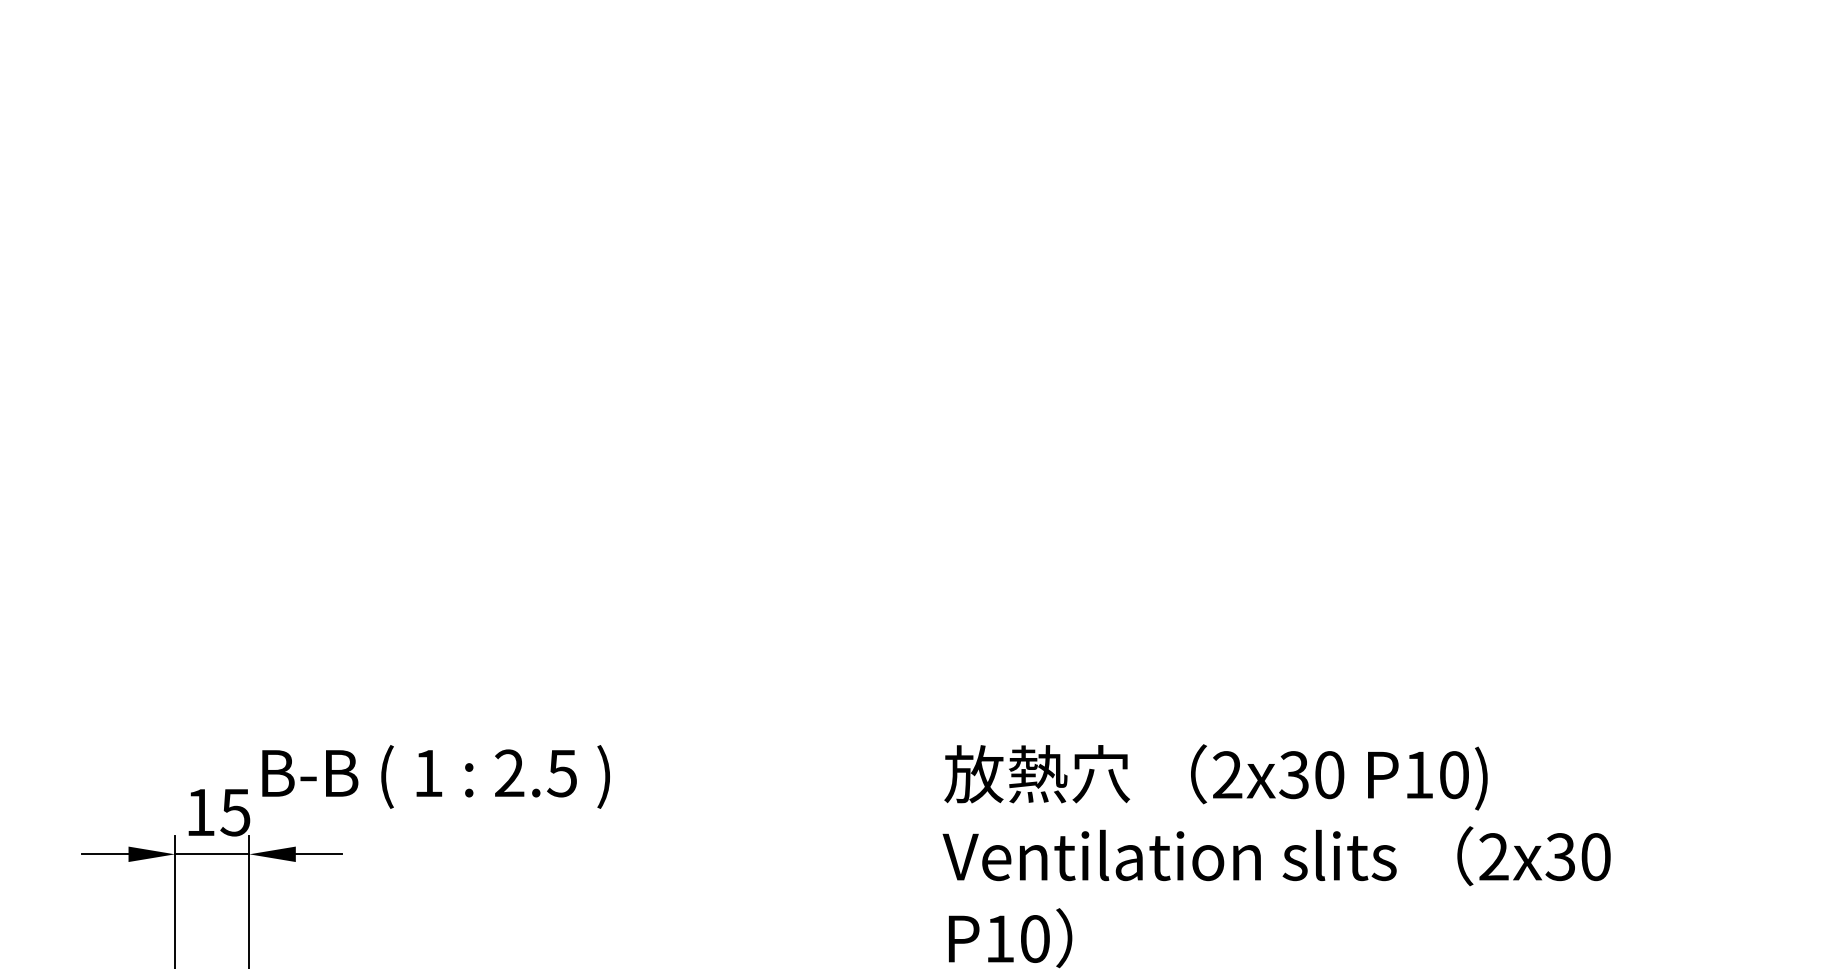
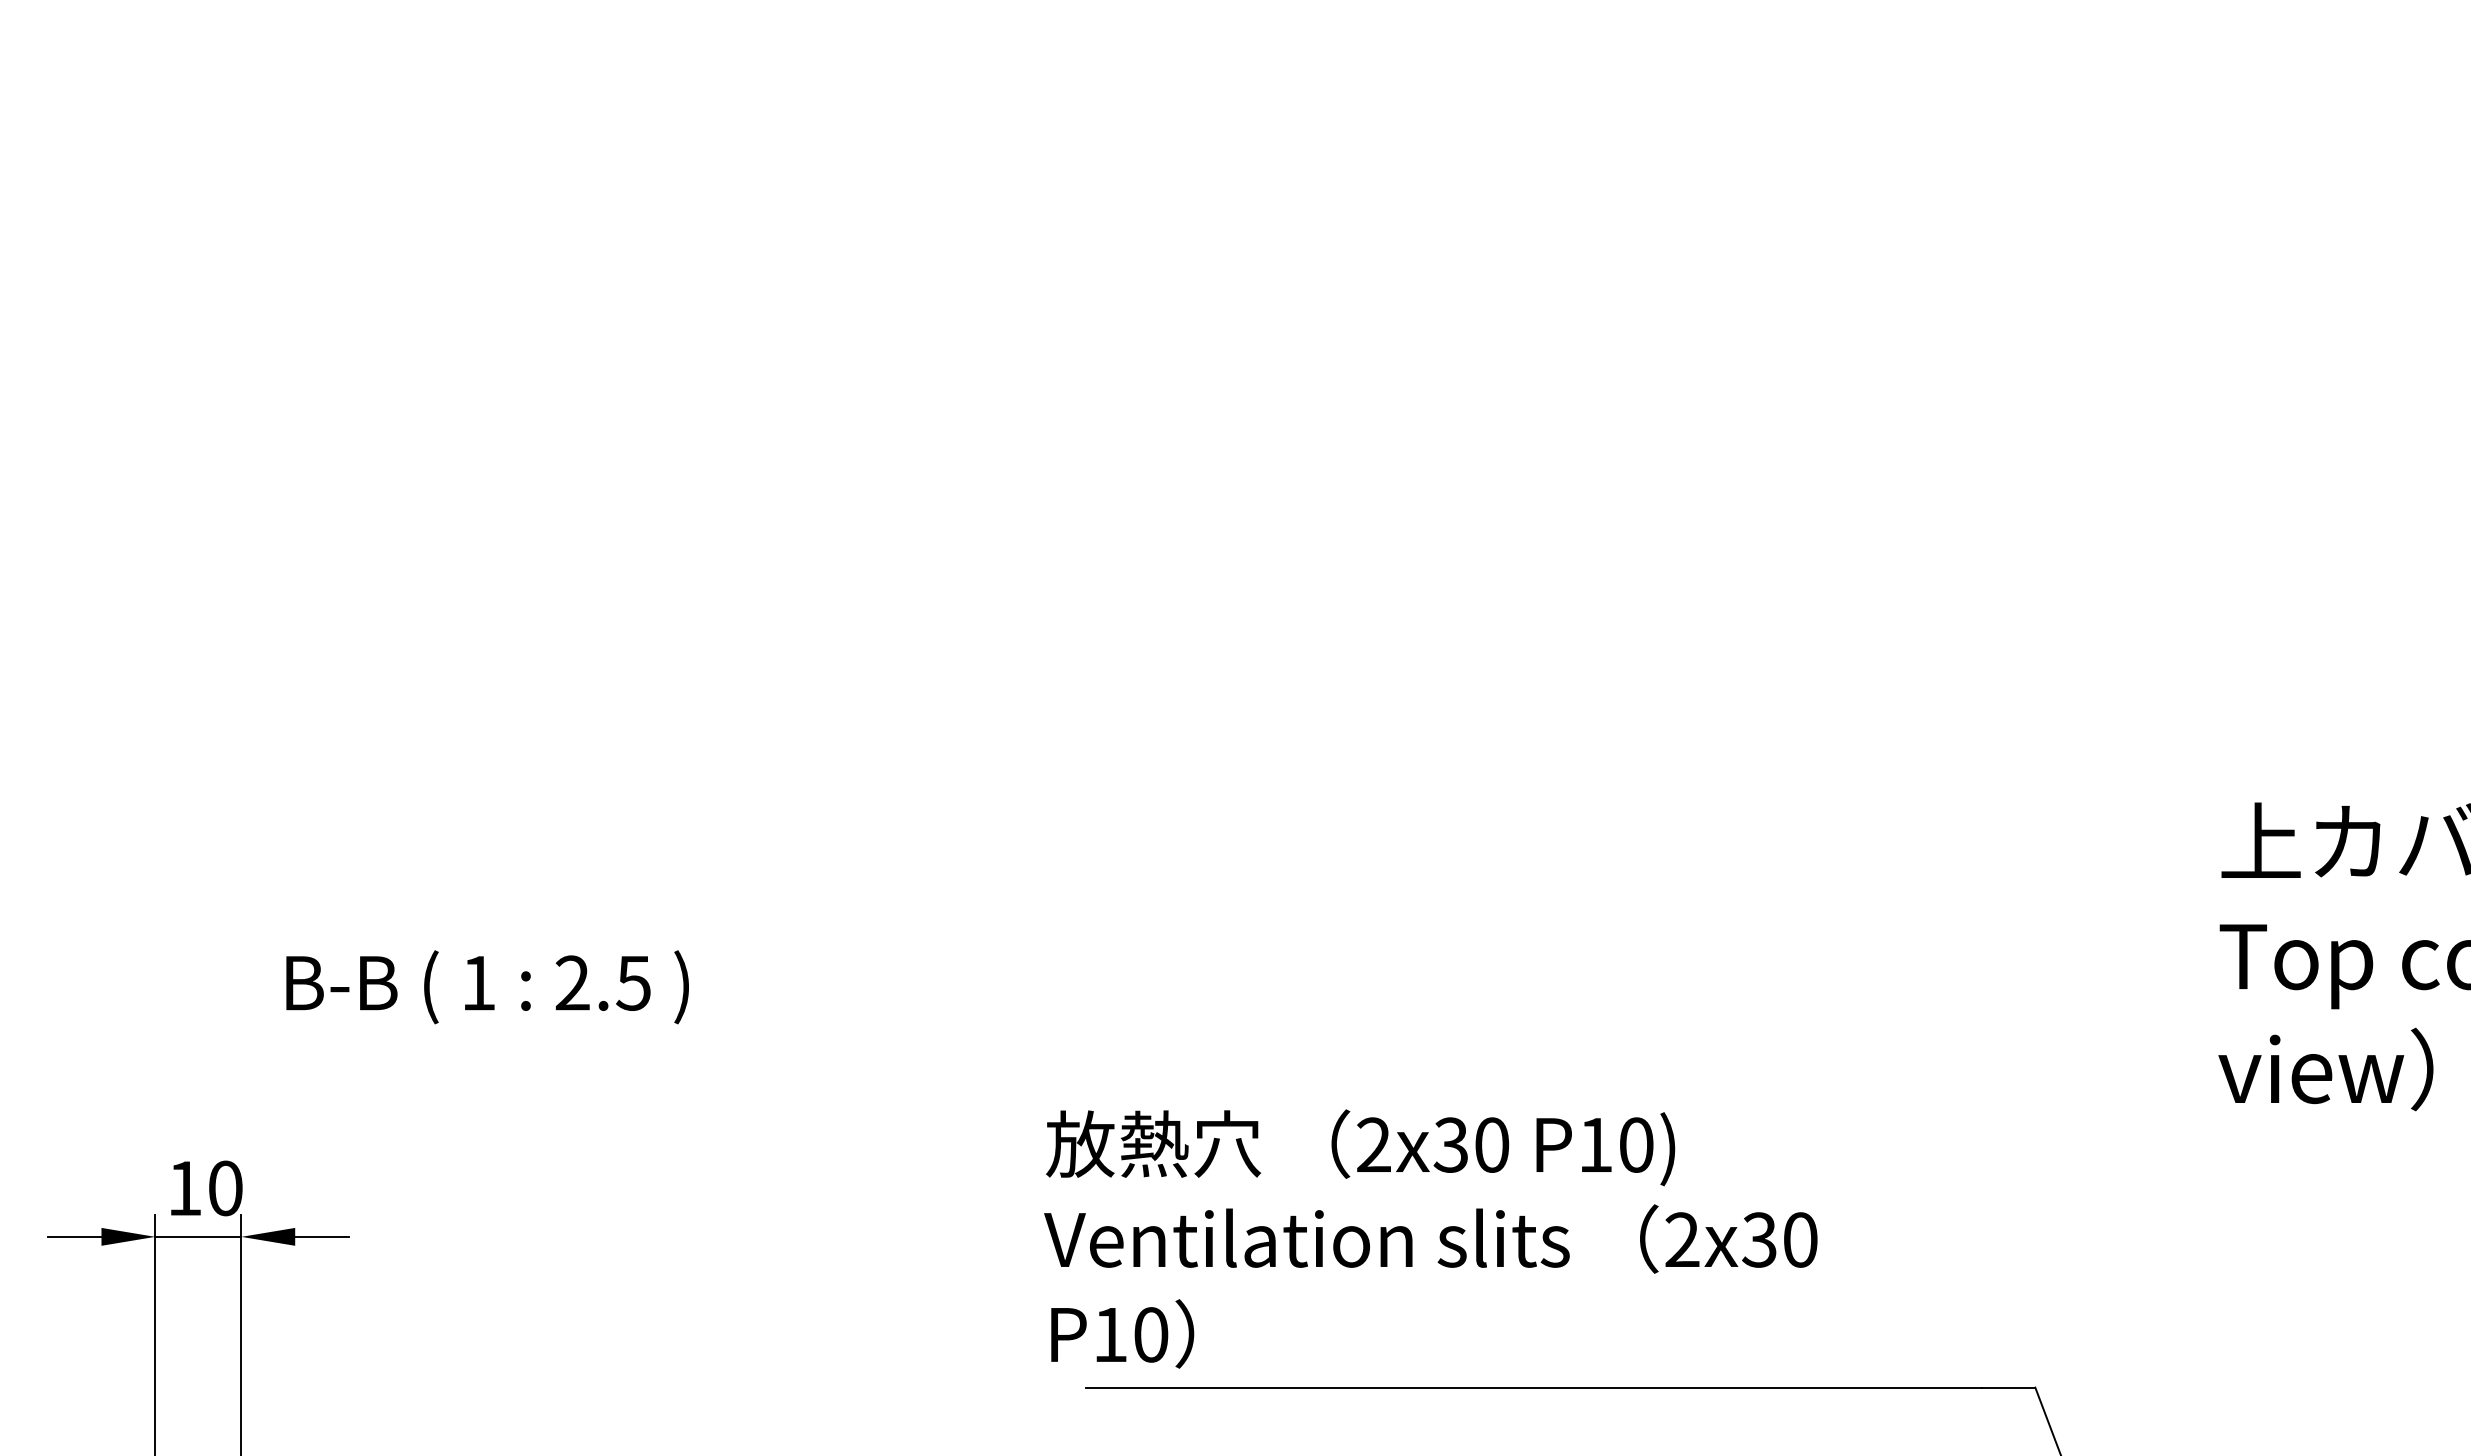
text: (436, 777) -> (487, 987), moved
text: (234, 812) -> (224, 1188), 15 -> 10

